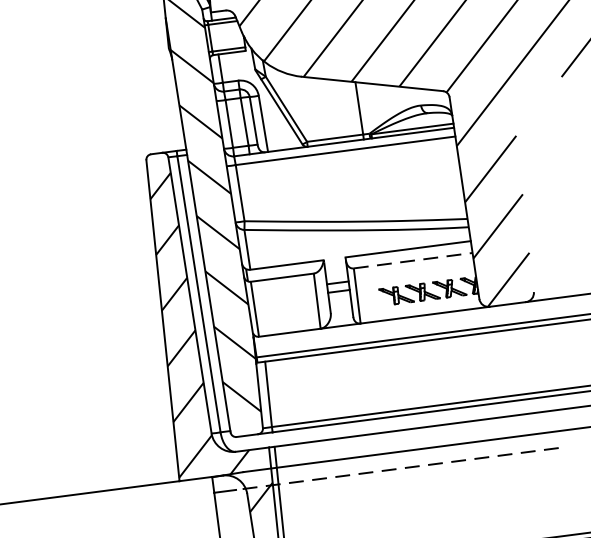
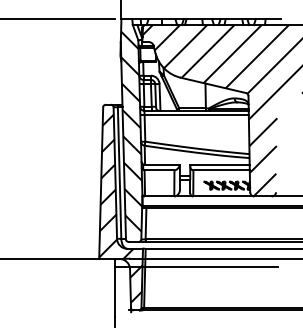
line: (415, 260) -> (222, 170), dashed -> solid
line: (397, 468) -> (201, 266), dashed -> solid

